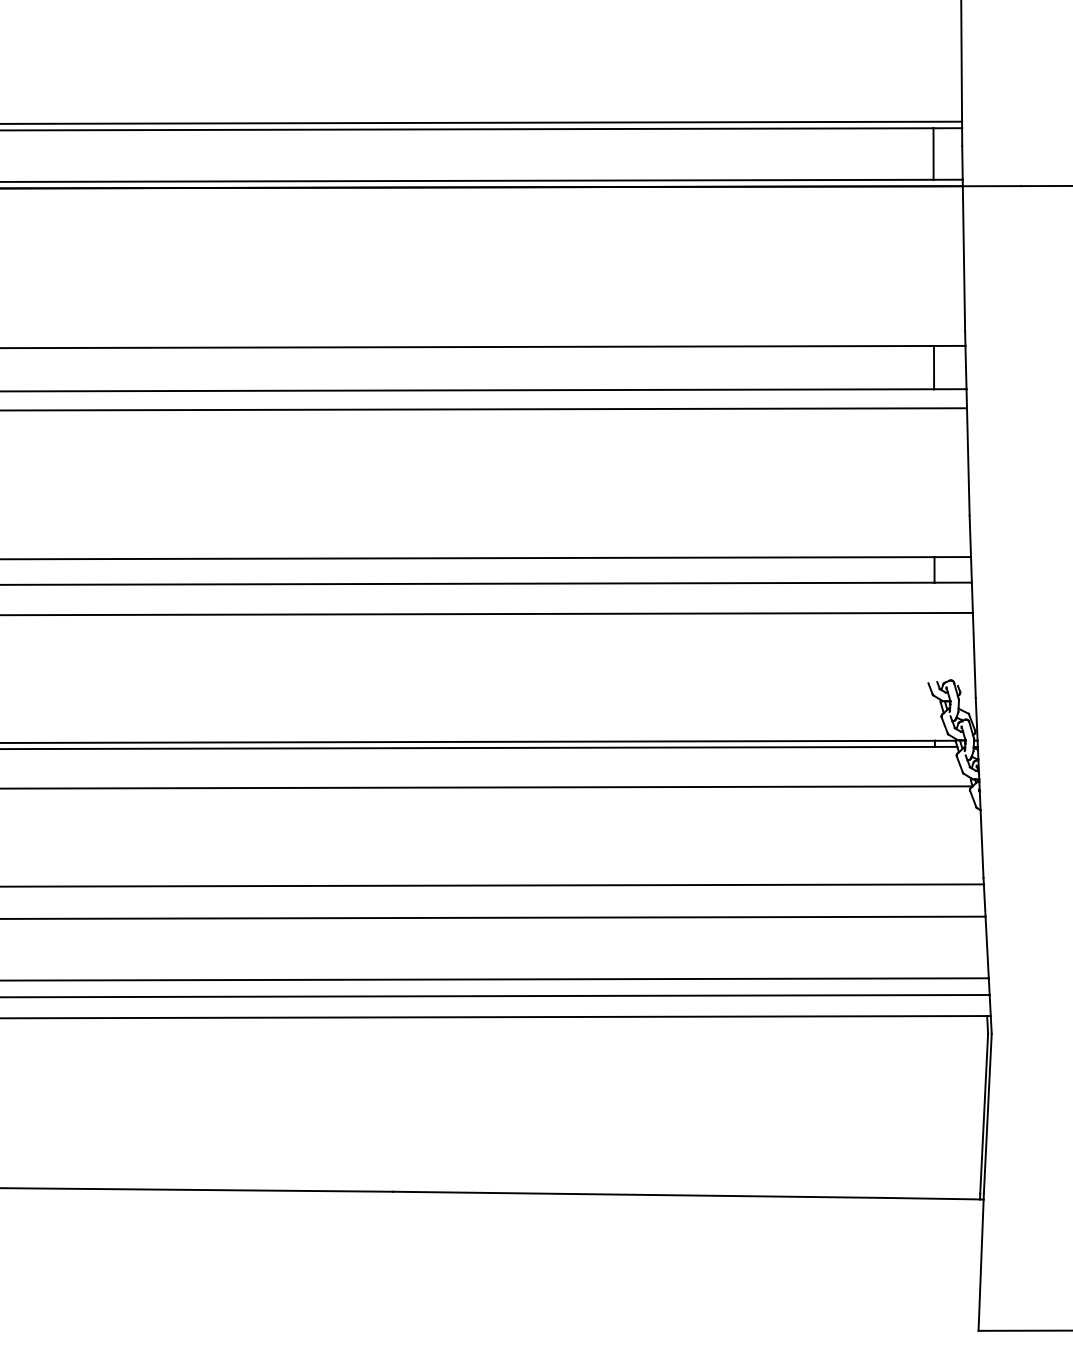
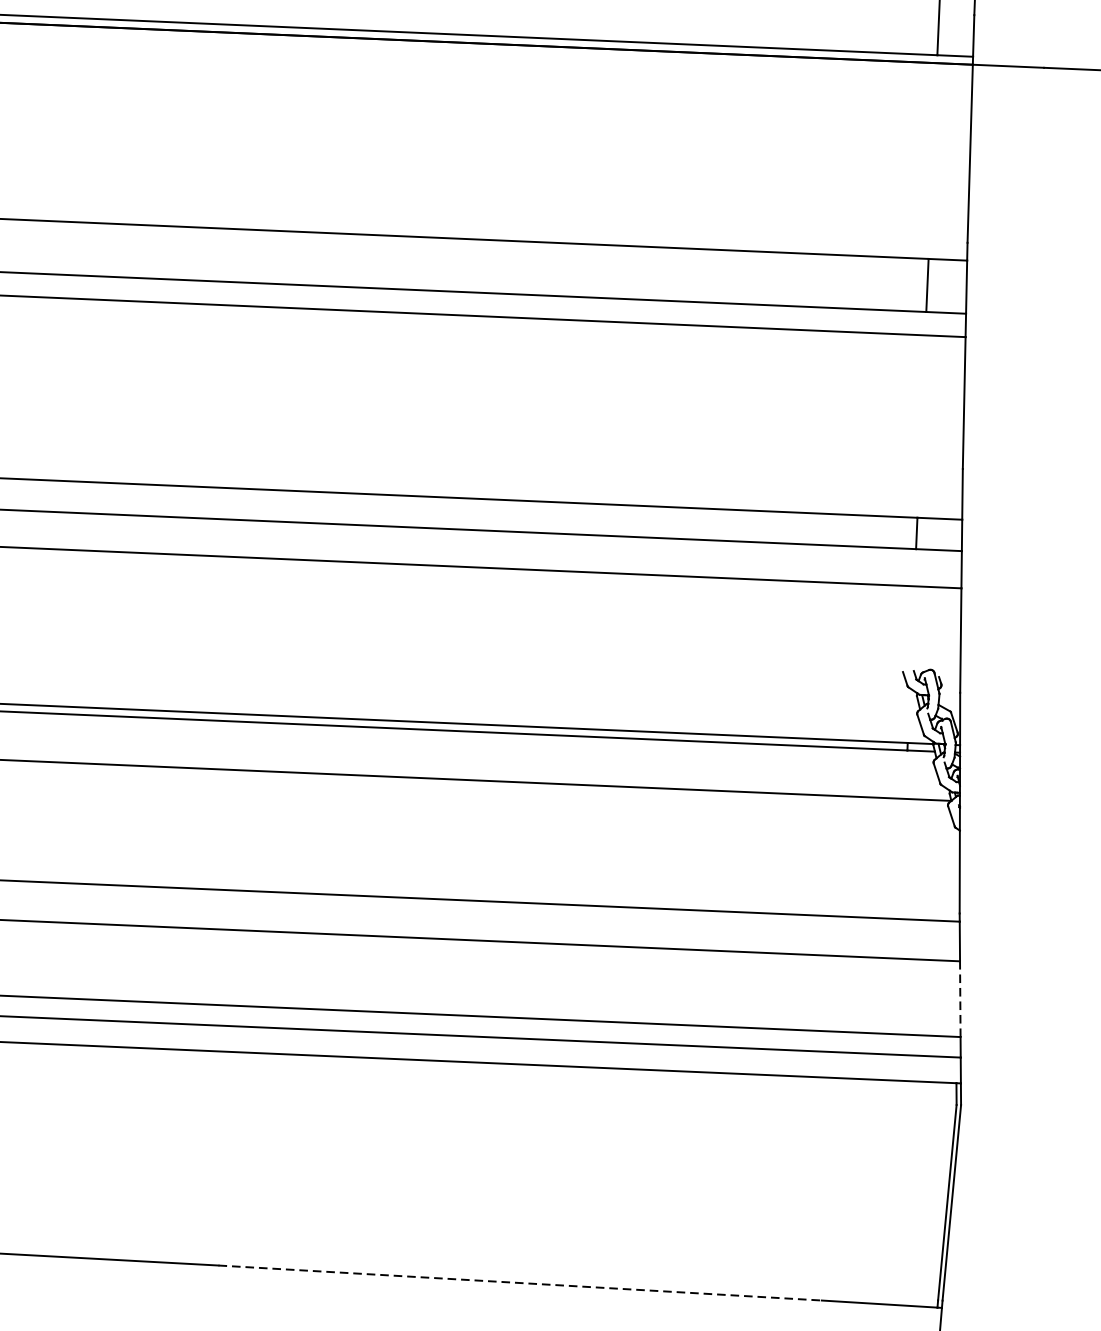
line: (987, 947) -> (960, 999), solid -> dashed
line: (639, 1194) -> (520, 1282), solid -> dashed

